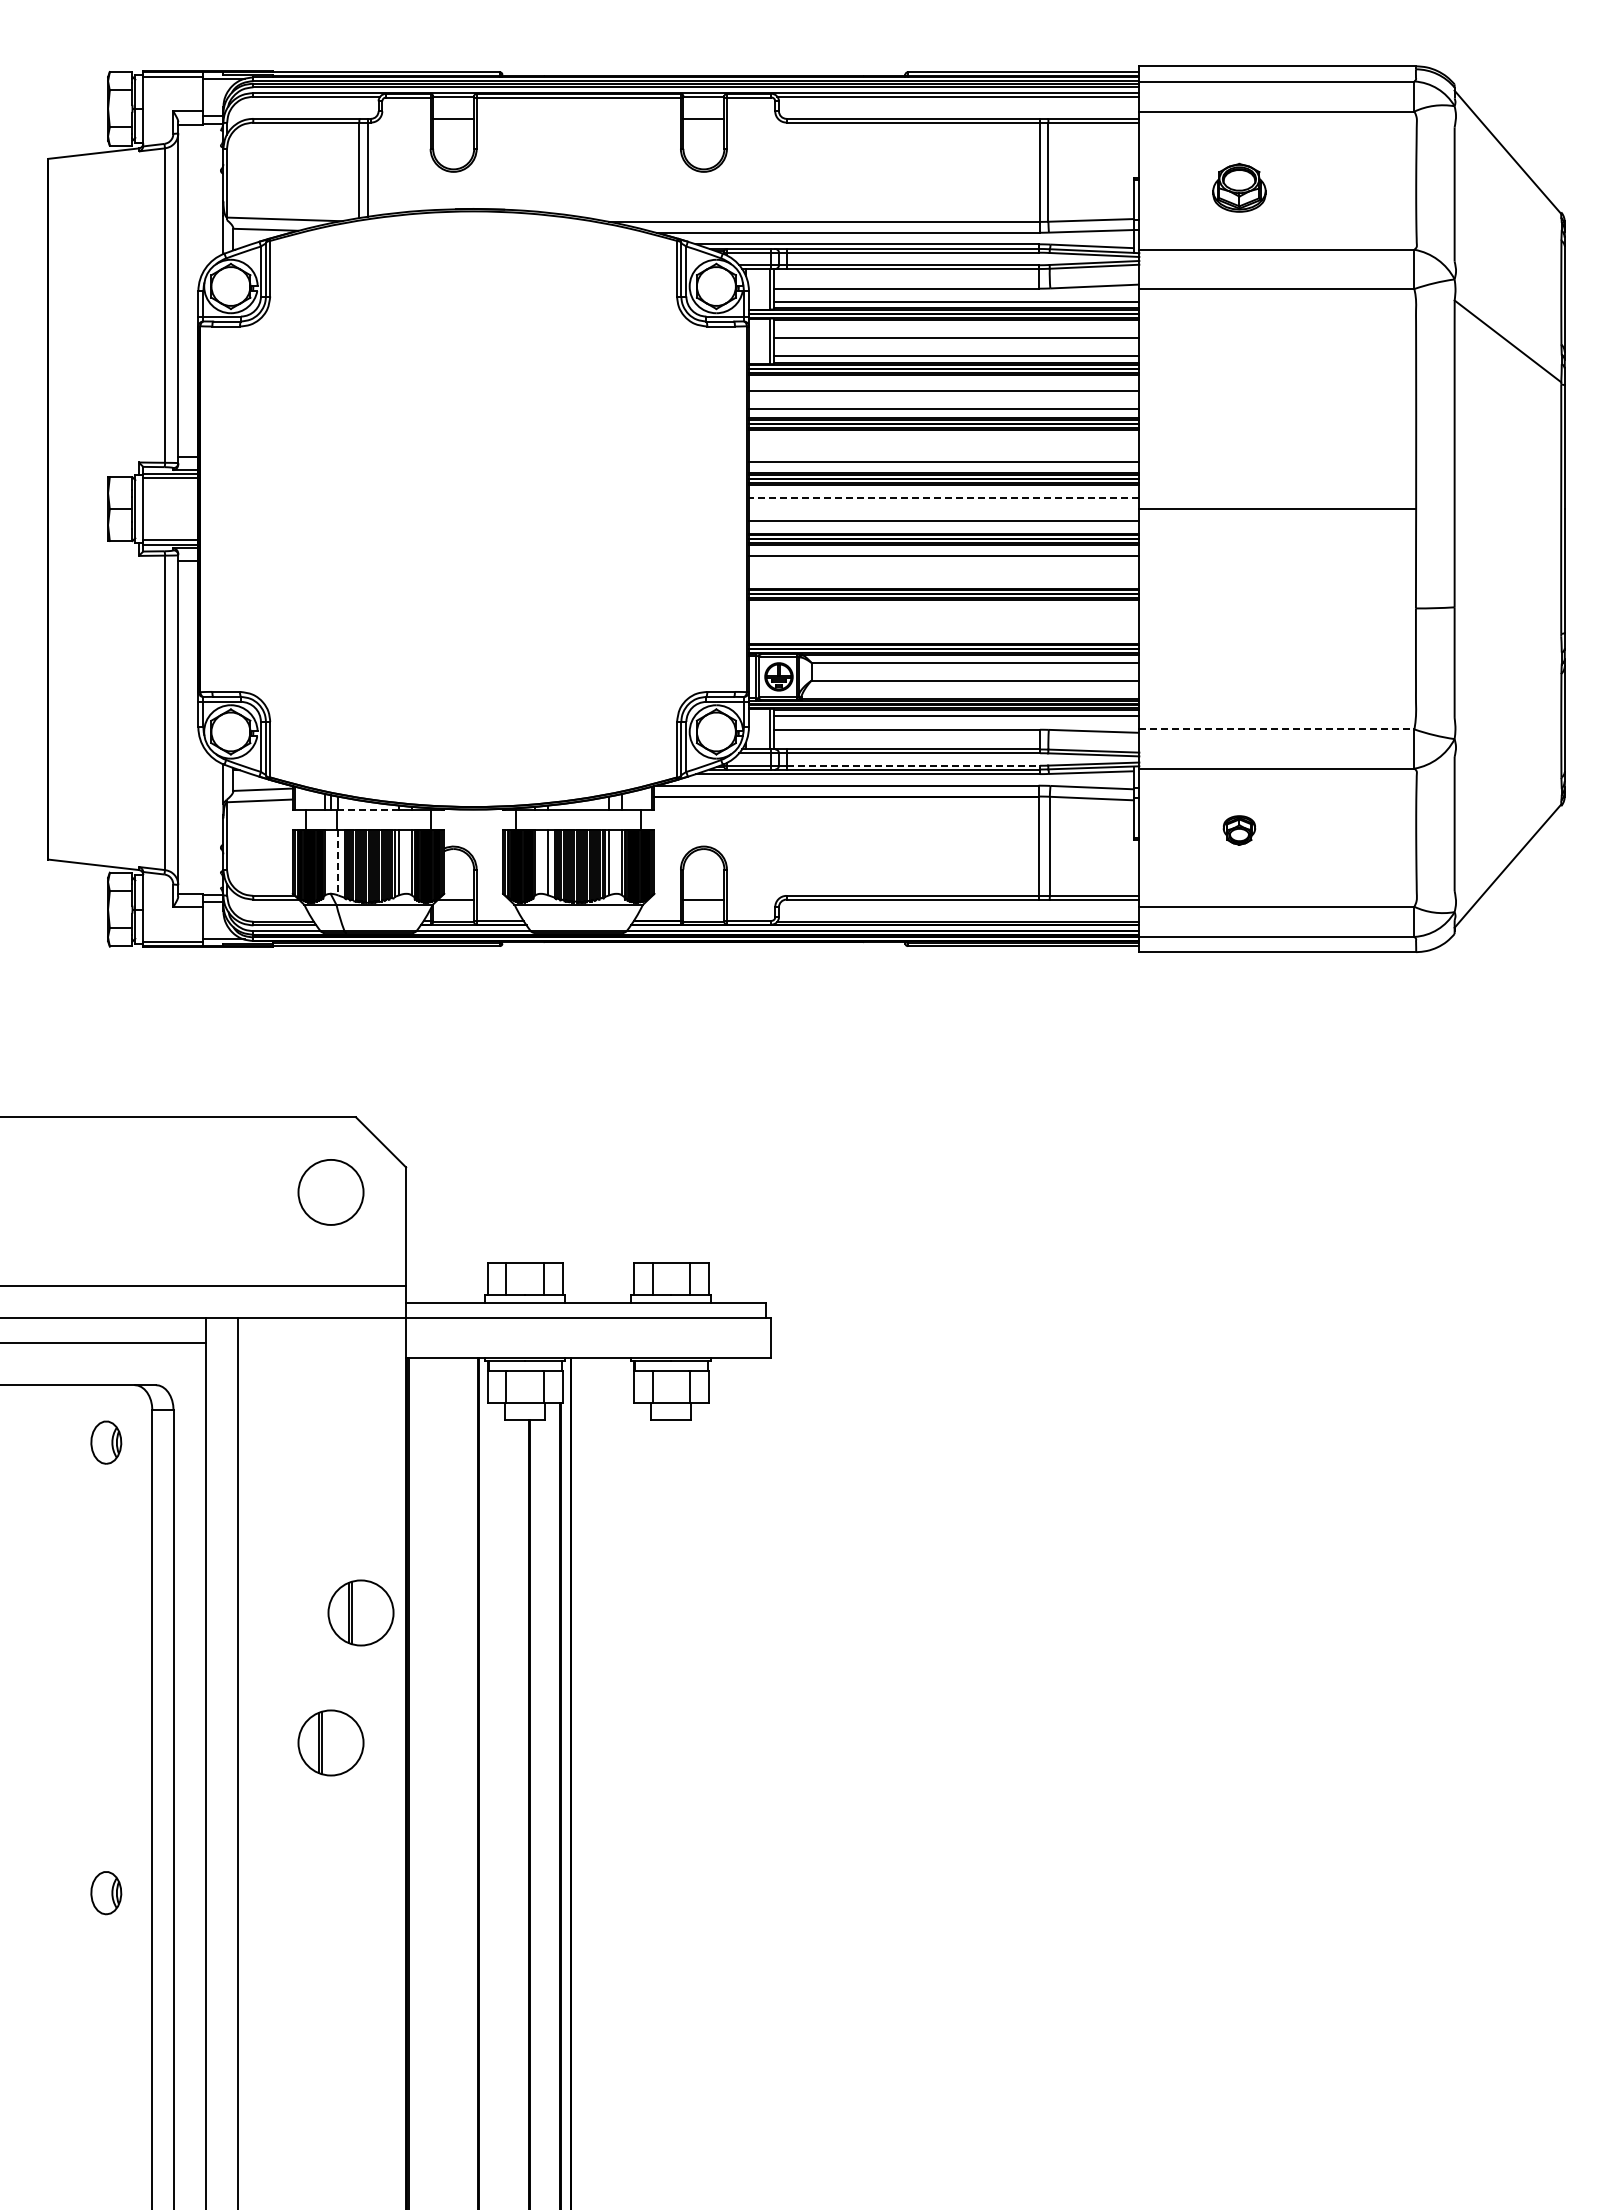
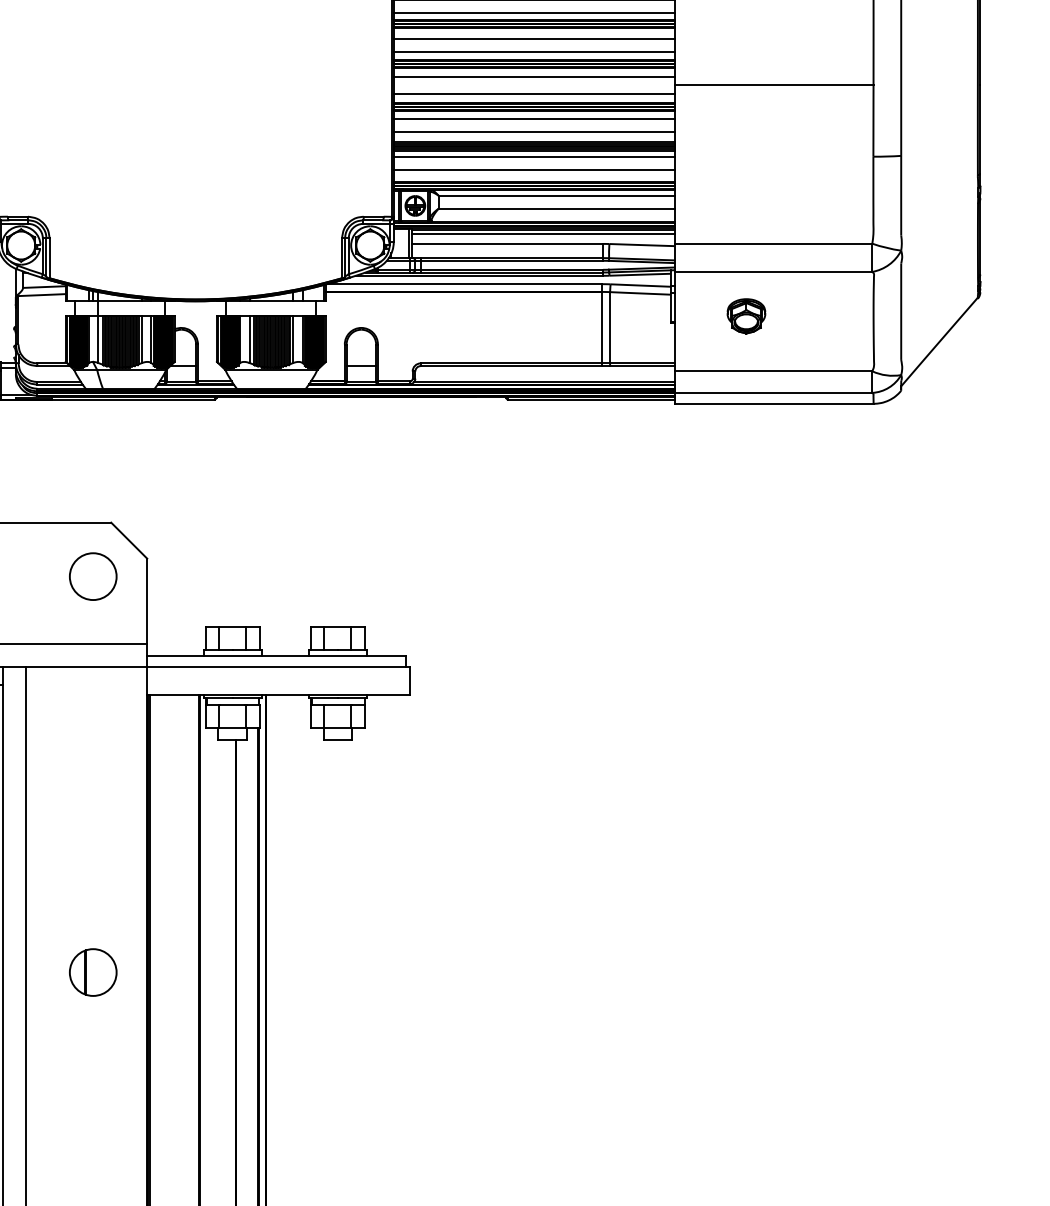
line: (943, 444) -> (533, 38), added
line: (943, 497) -> (533, 76), dashed -> solid
line: (943, 574) -> (533, 132), added
line: (943, 609) -> (533, 157), added
line: (943, 627) -> (533, 170), added
line: (1276, 729) -> (773, 243), dashed -> solid
line: (913, 765) -> (512, 269), dashed -> solid
line: (368, 809) -> (120, 301), dashed -> solid
part: (1239, 830) -> (746, 316), size x1.67
line: (338, 862) -> (98, 339), dashed -> solid
part: (360, 1612) -> (114, 878), removed

